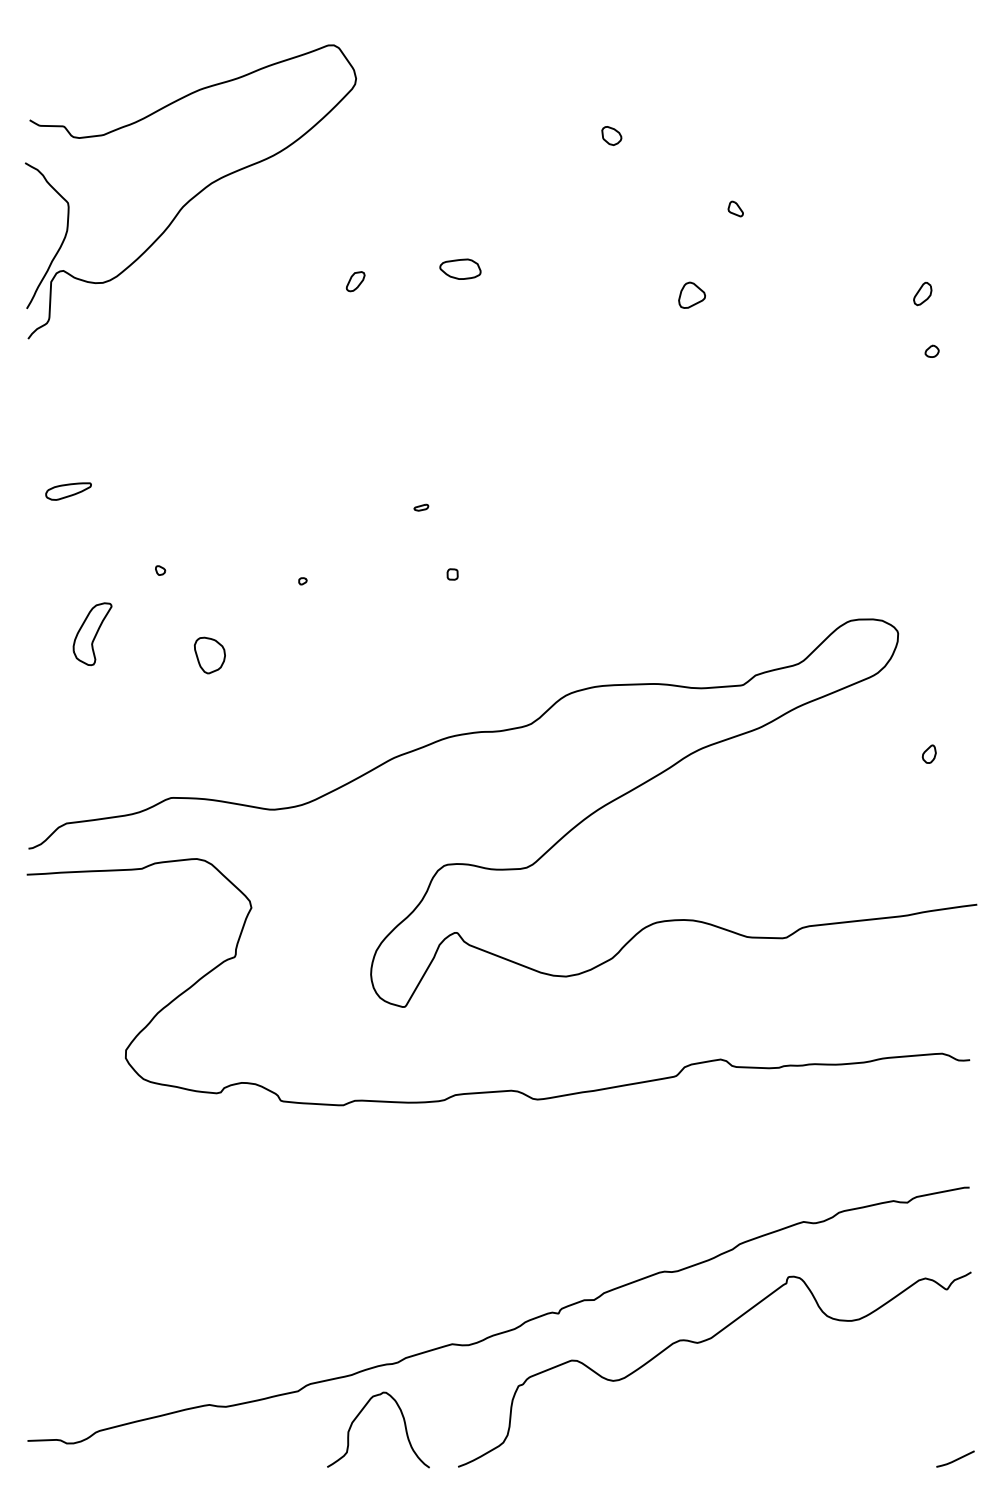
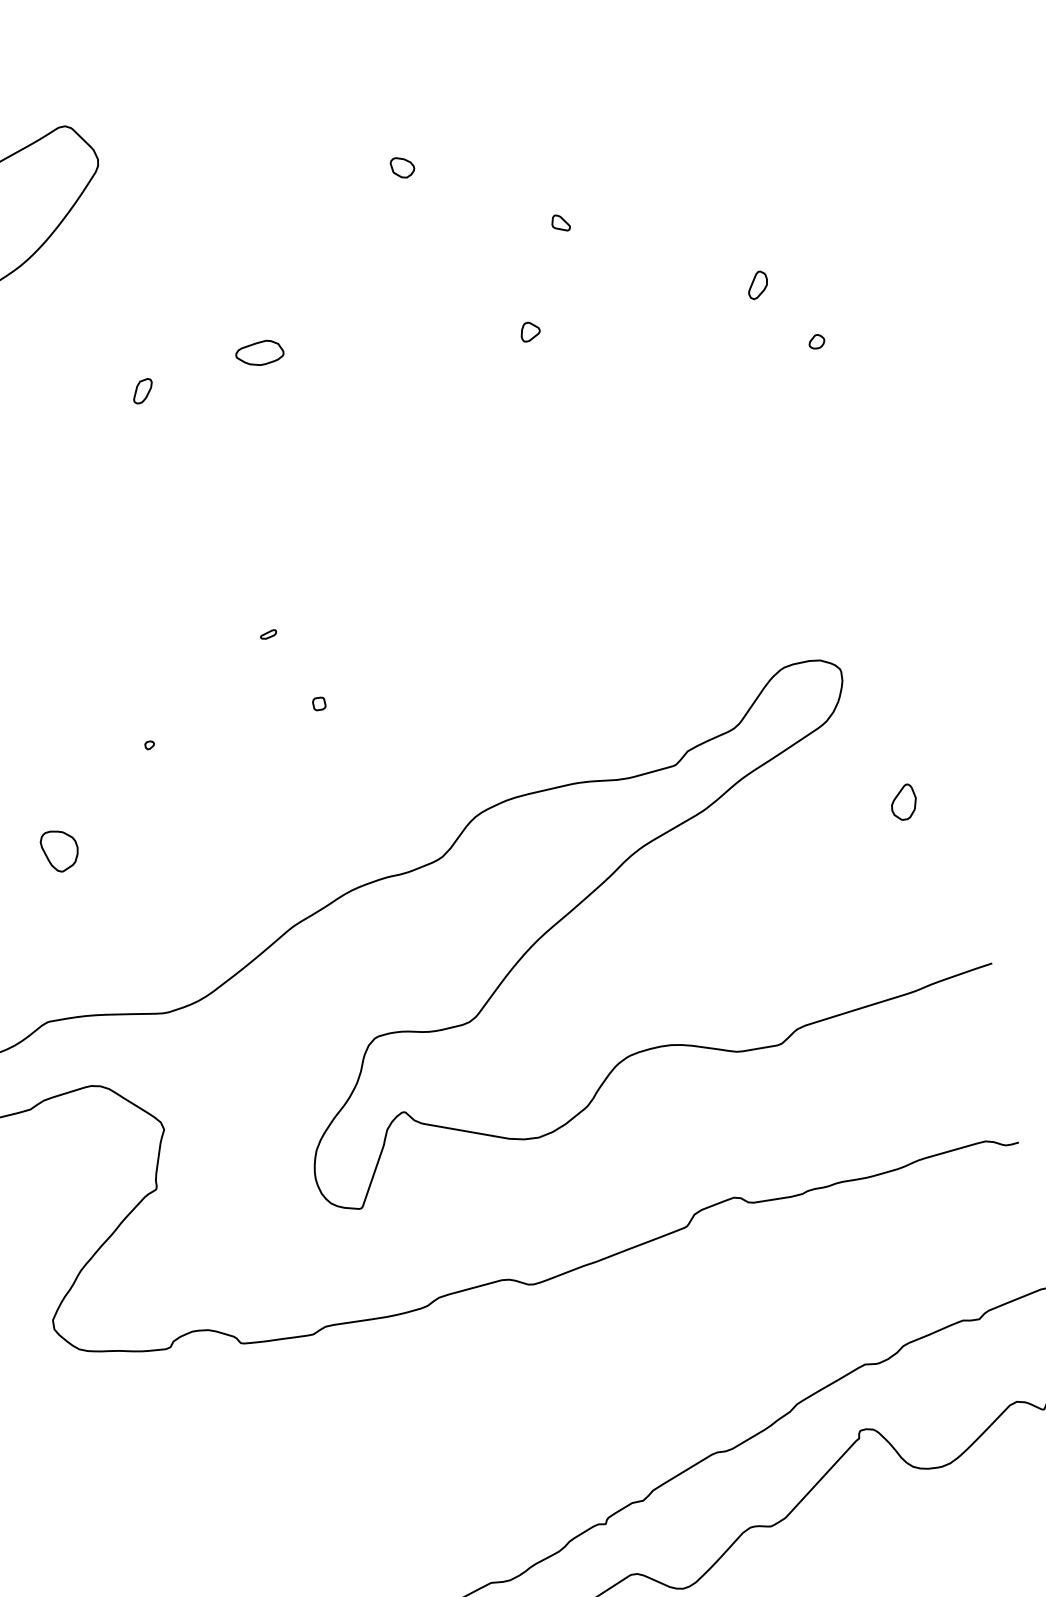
part: (922, 293) -> (757, 284), moved
part: (692, 295) -> (530, 331), size x0.62
part: (929, 753) -> (903, 801), size x1.67

